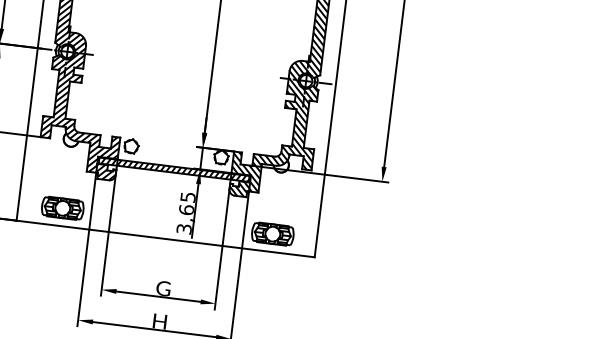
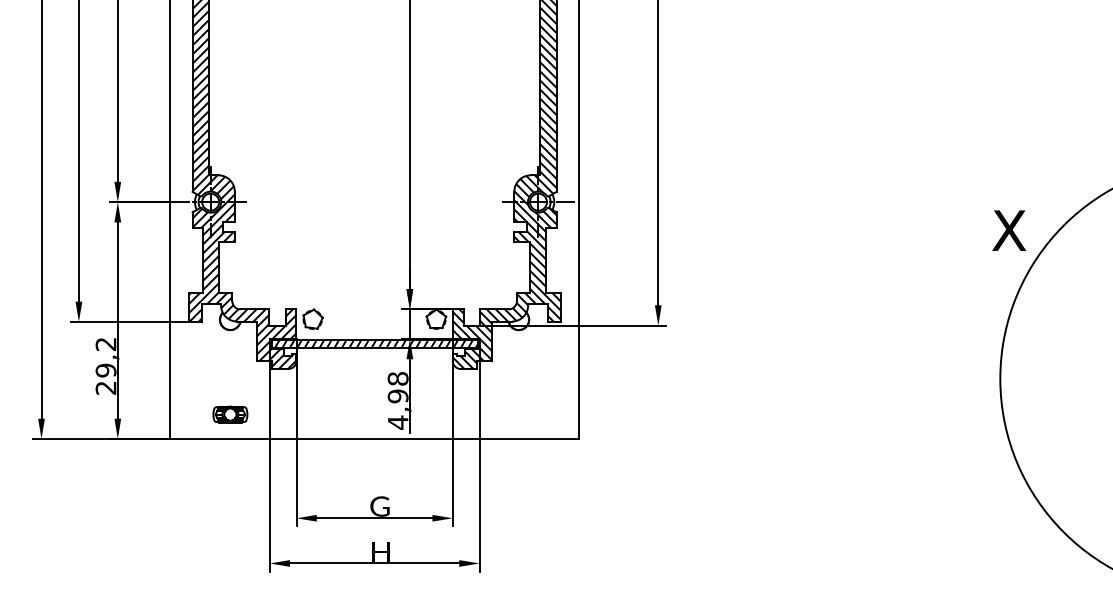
part: (62, 208) -> (230, 414), size x0.6
text: (185, 212) -> (397, 400), 3,65 -> 4,98
part: (272, 233) -> (518, 414), removed

